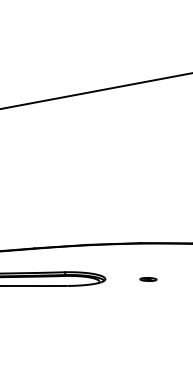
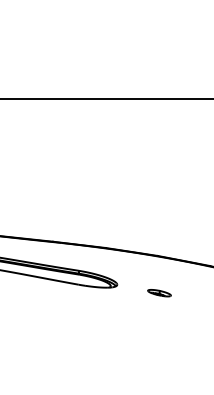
part: (148, 279) -> (159, 293), size x1.43

